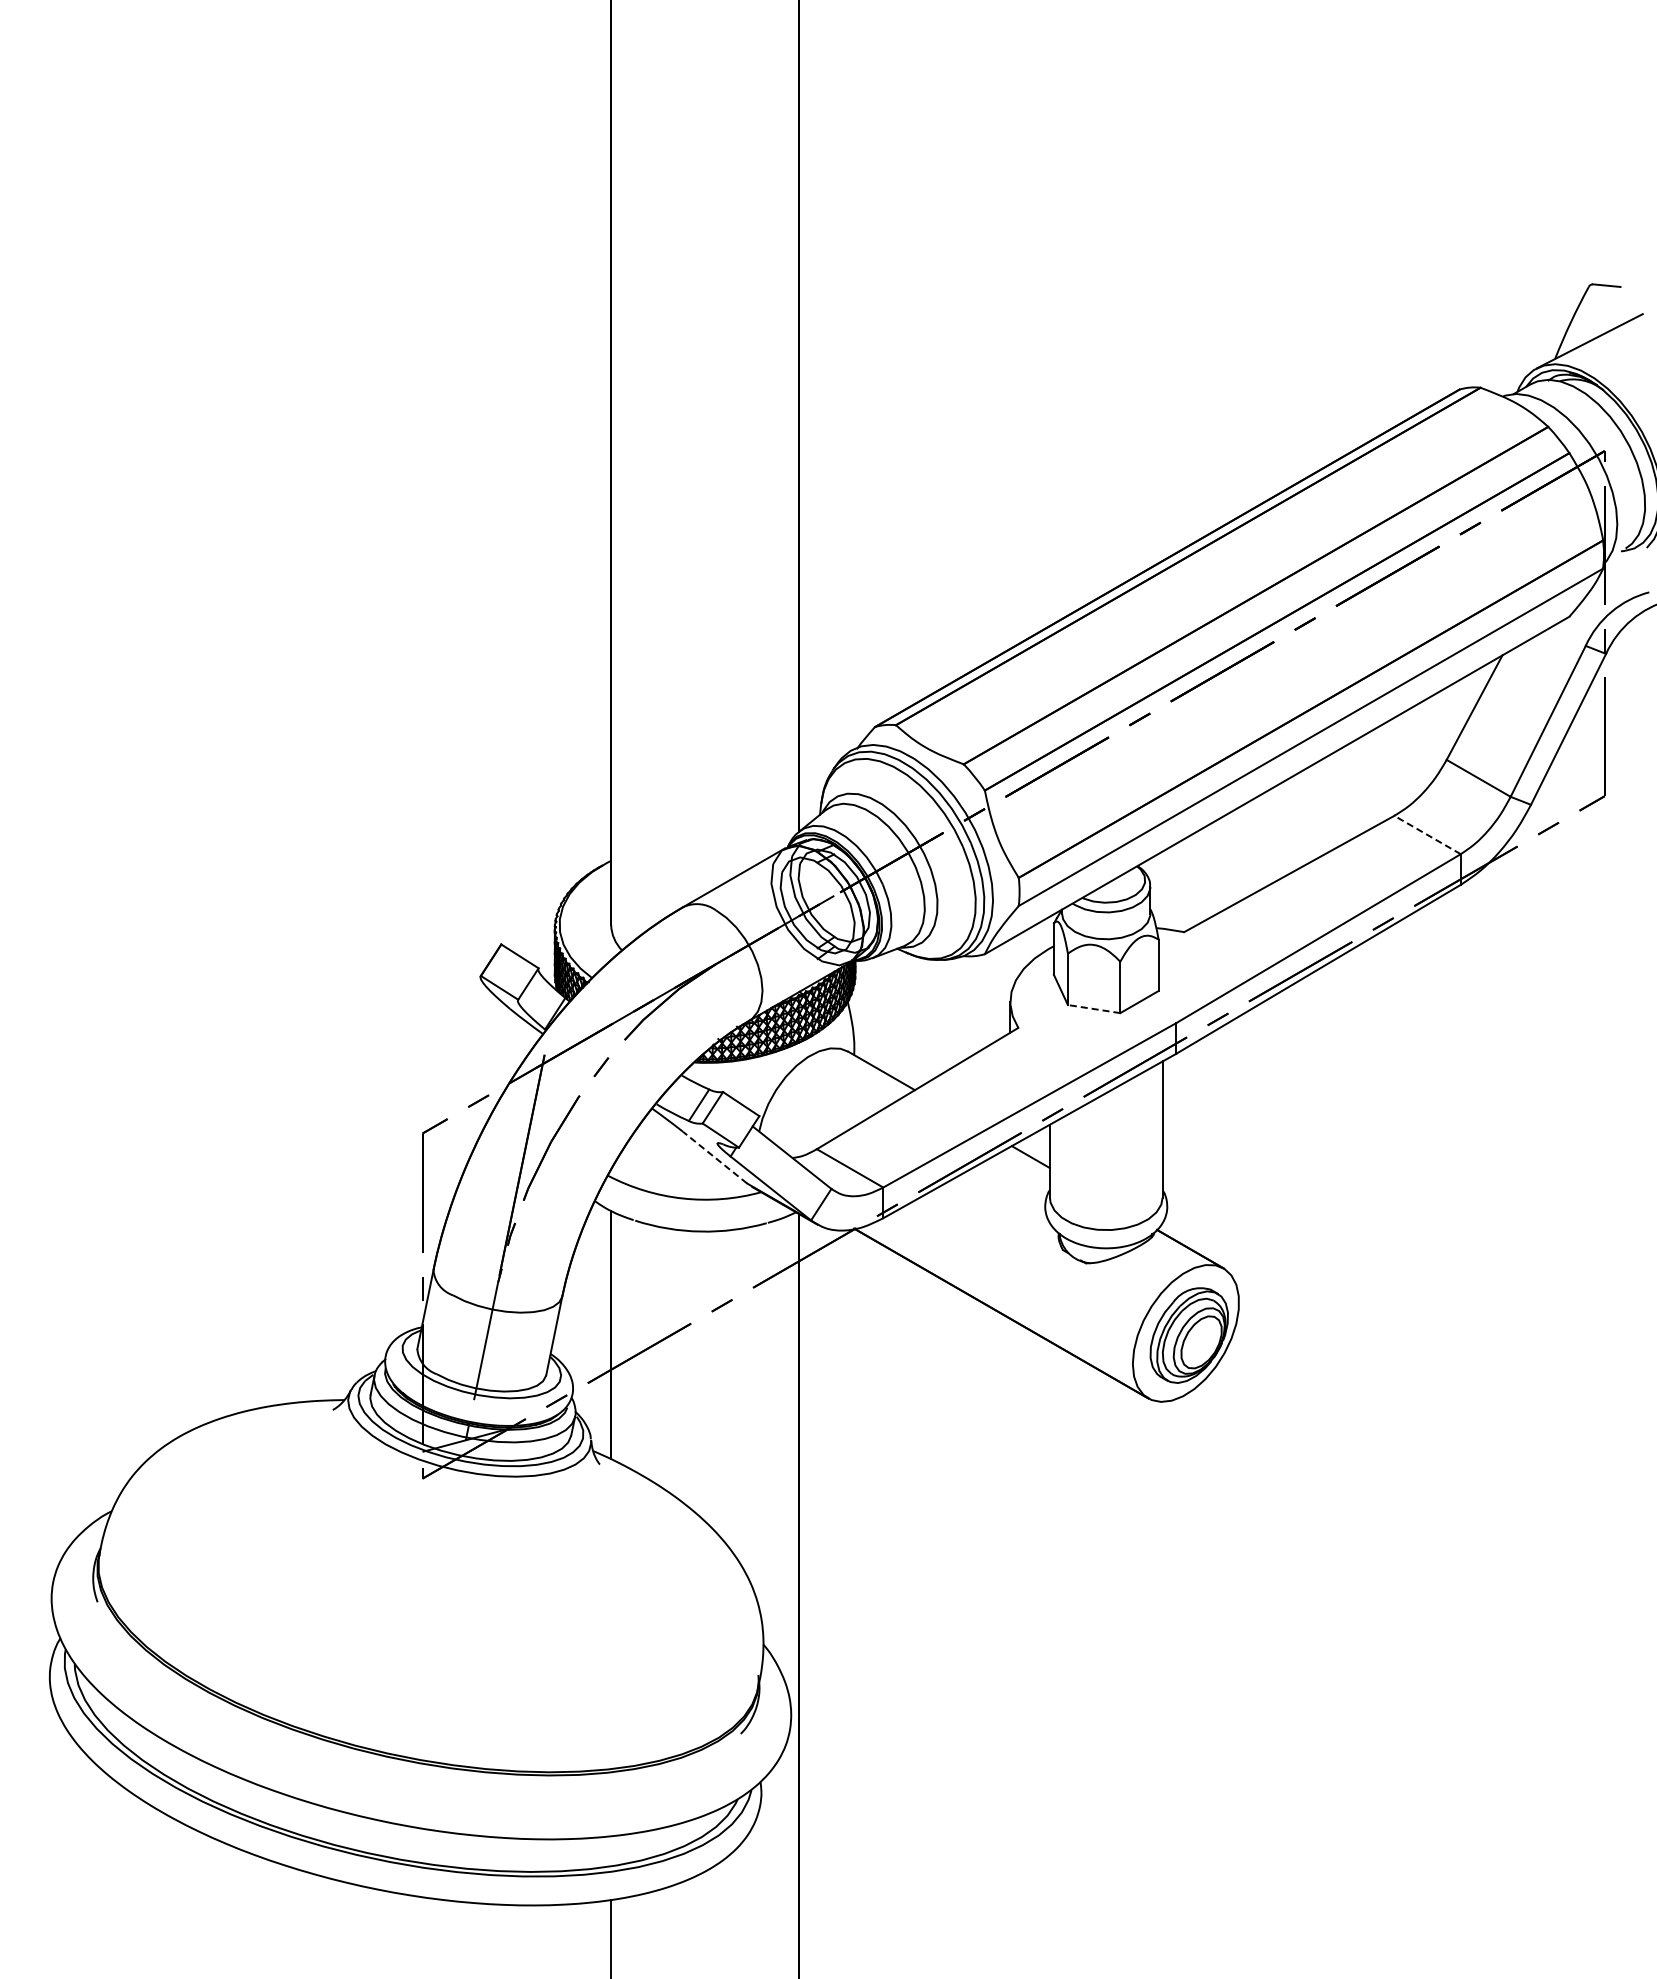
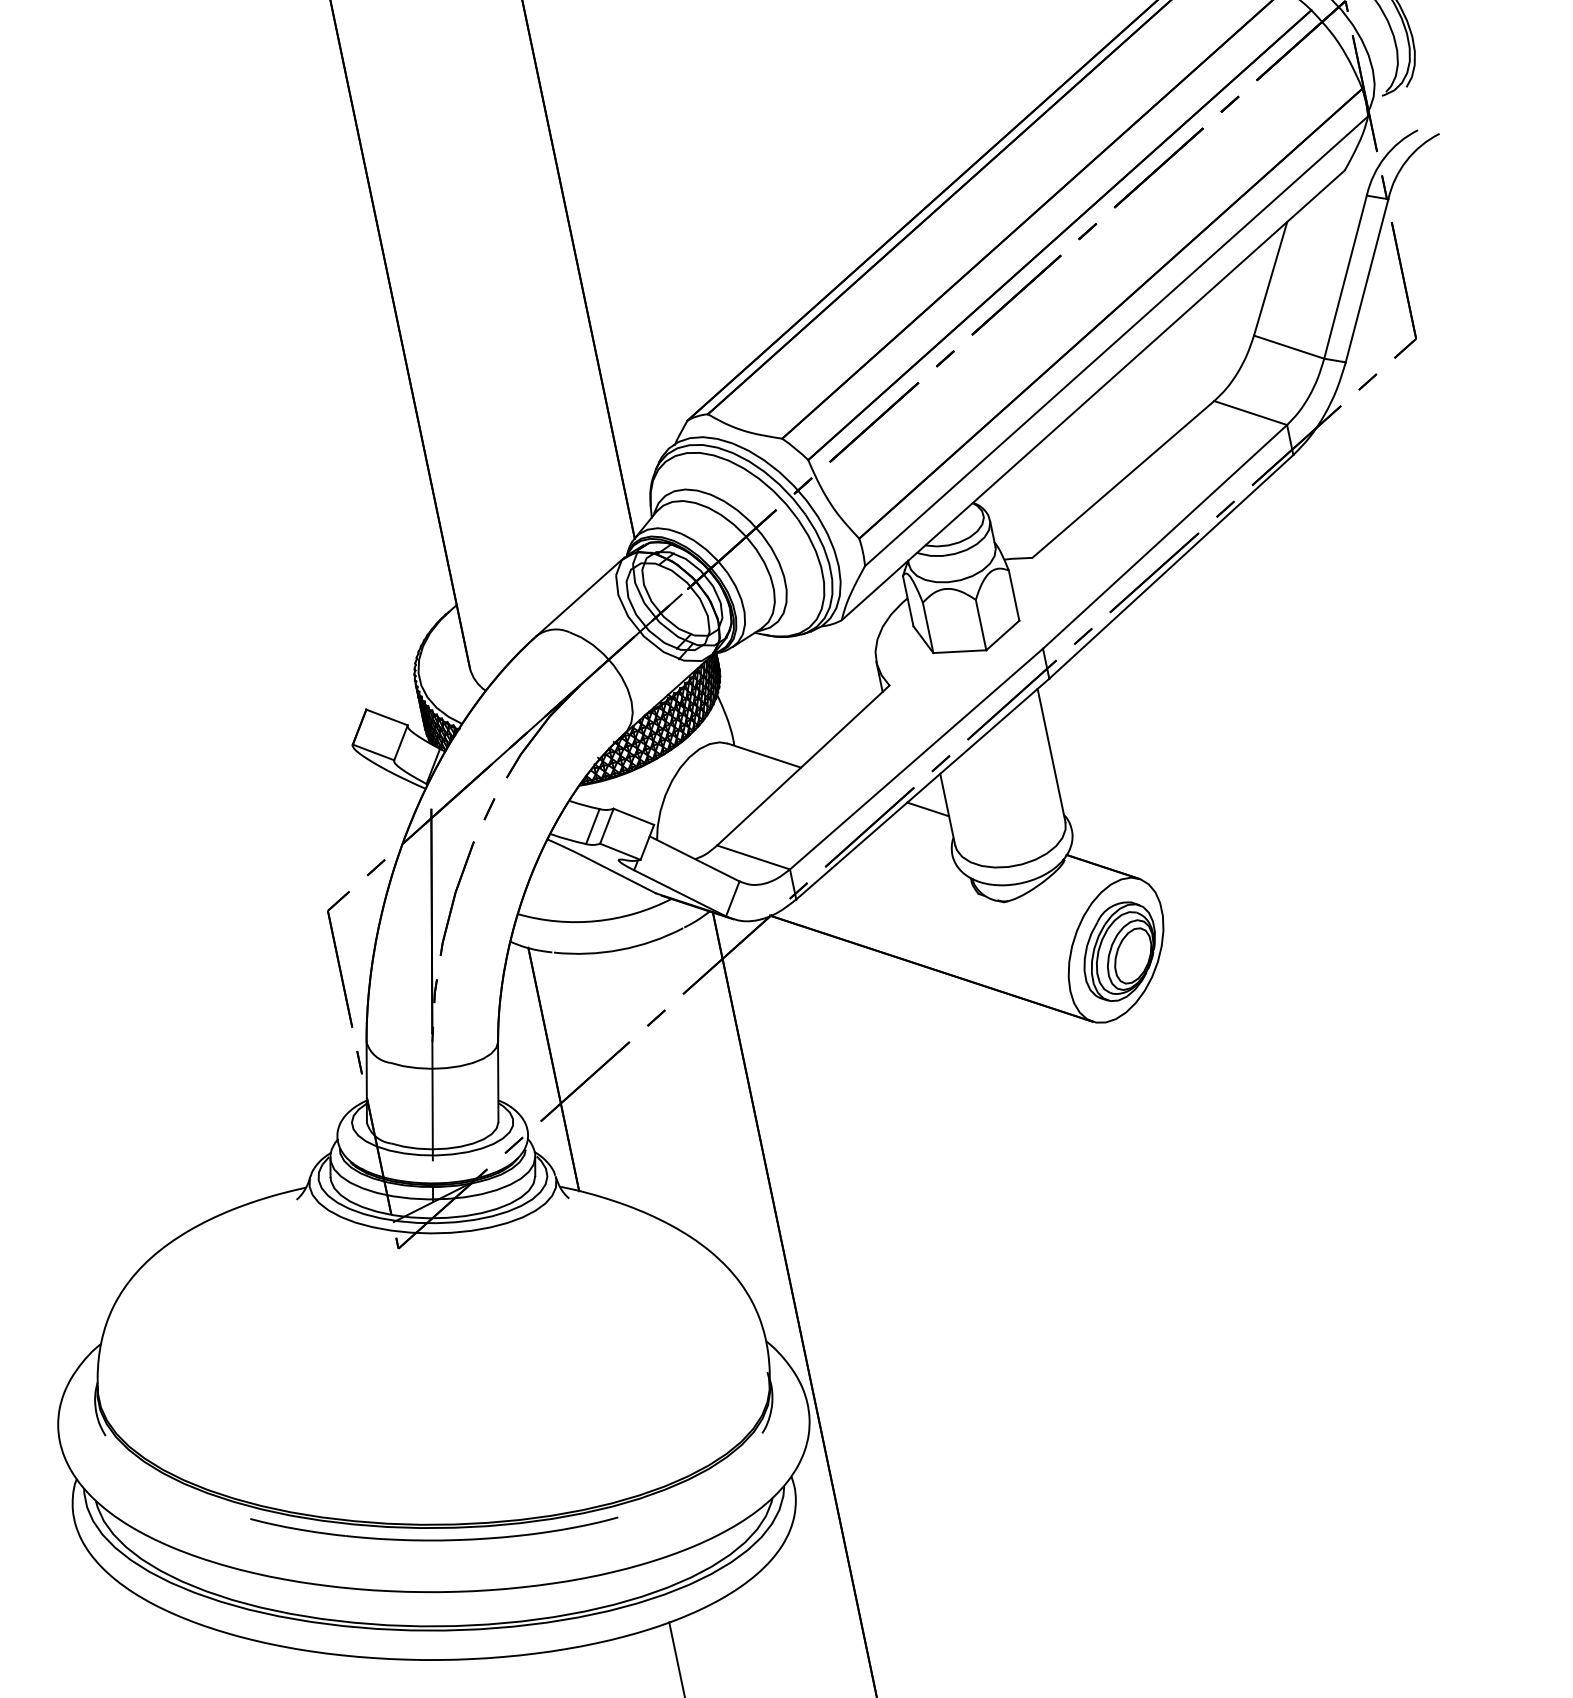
line: (1427, 834) -> (1250, 412), dashed -> solid
line: (1094, 1009) -> (960, 651), dashed -> solid
line: (714, 1157) -> (618, 874), dashed -> solid
part: (398, 1770) -> (434, 1539), added

